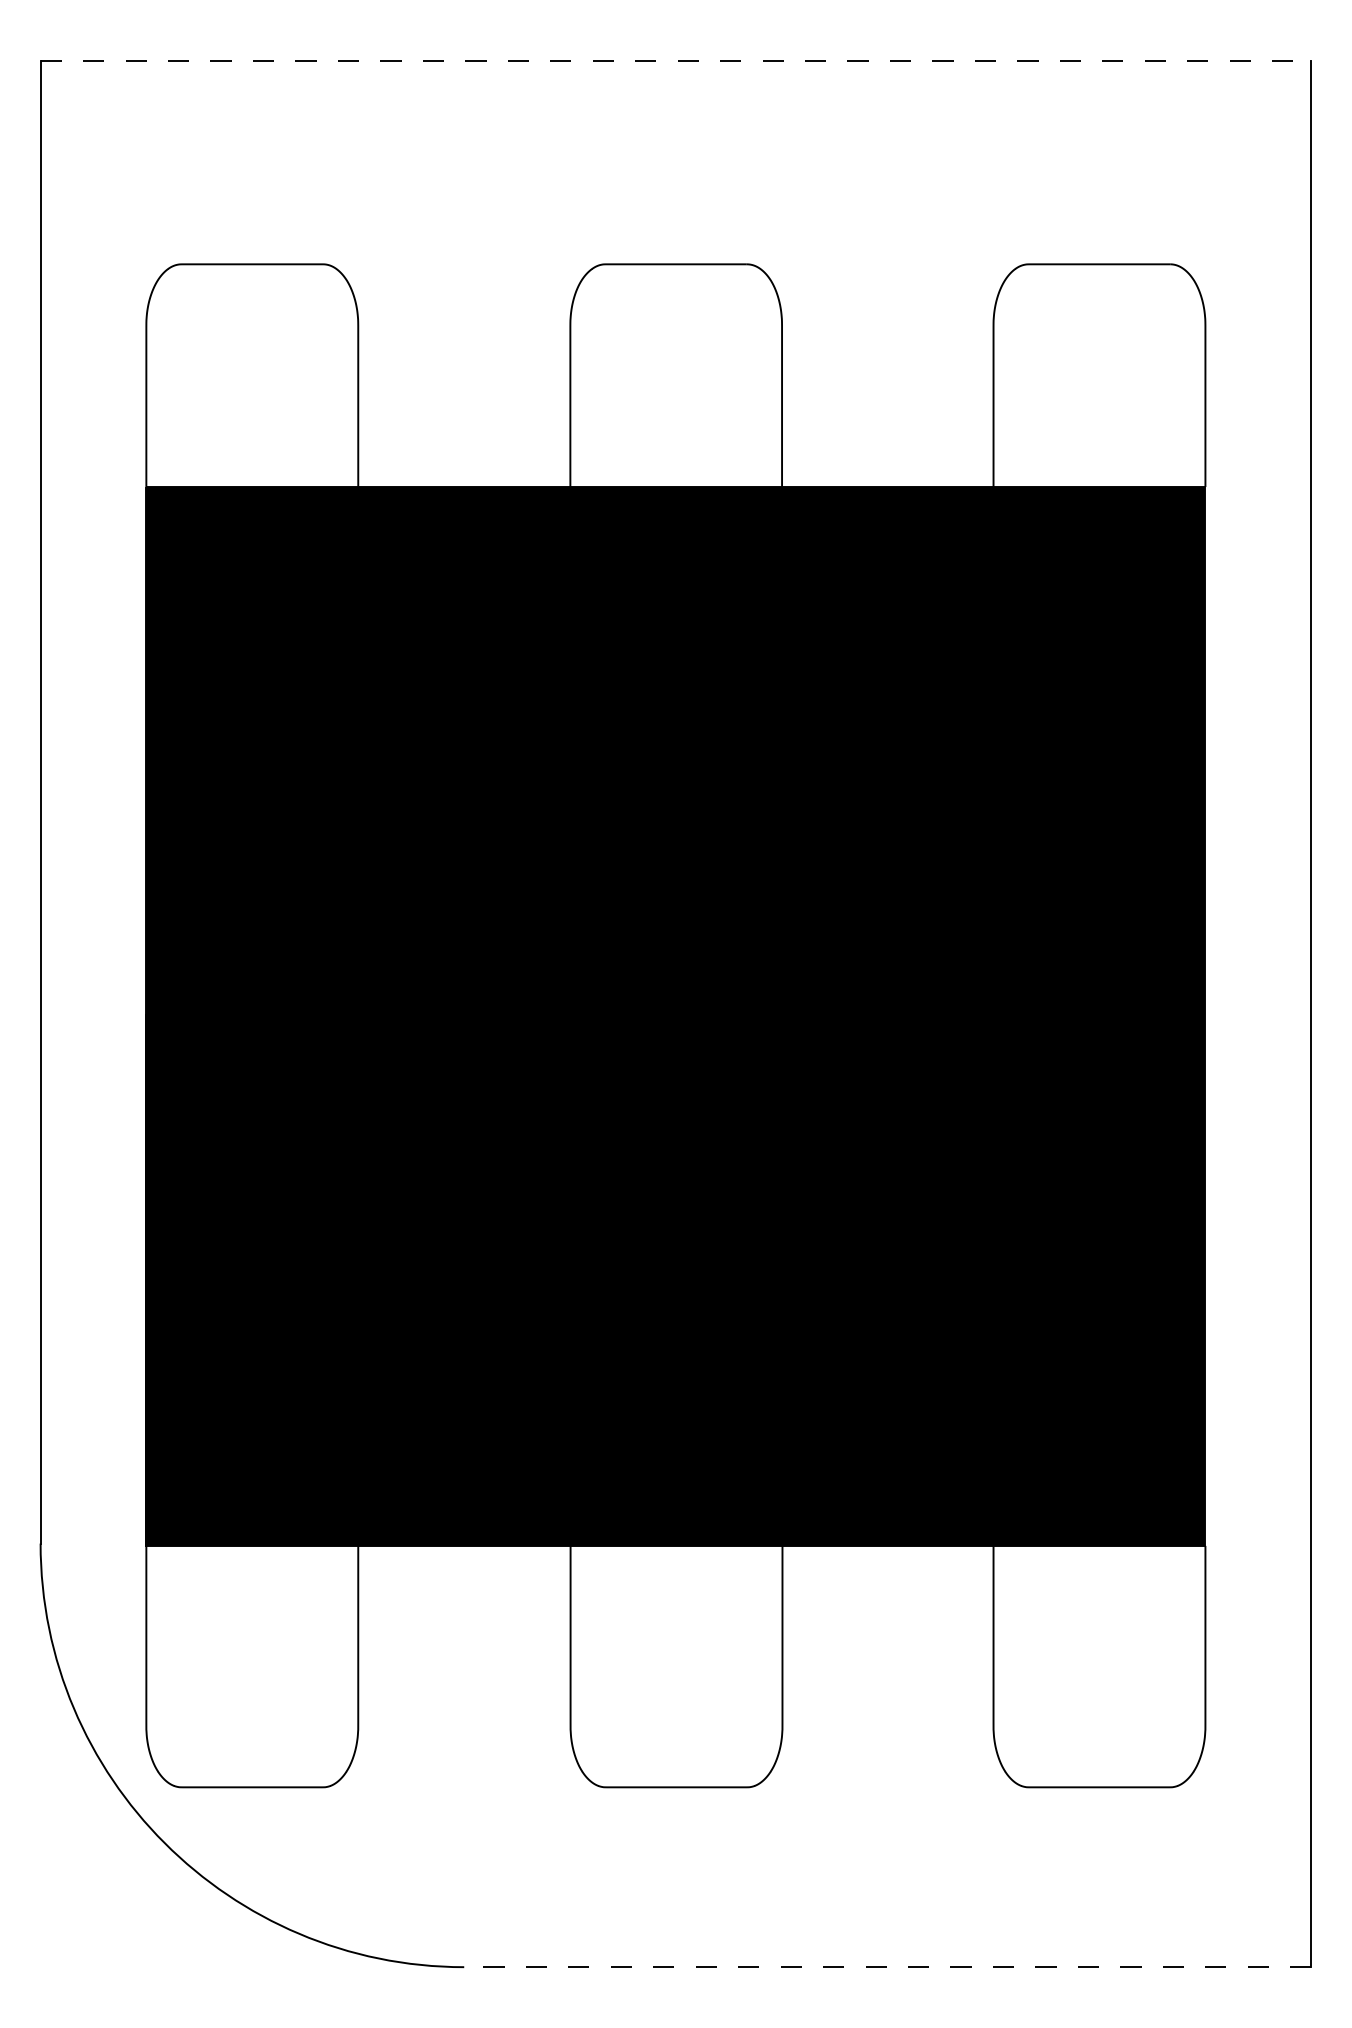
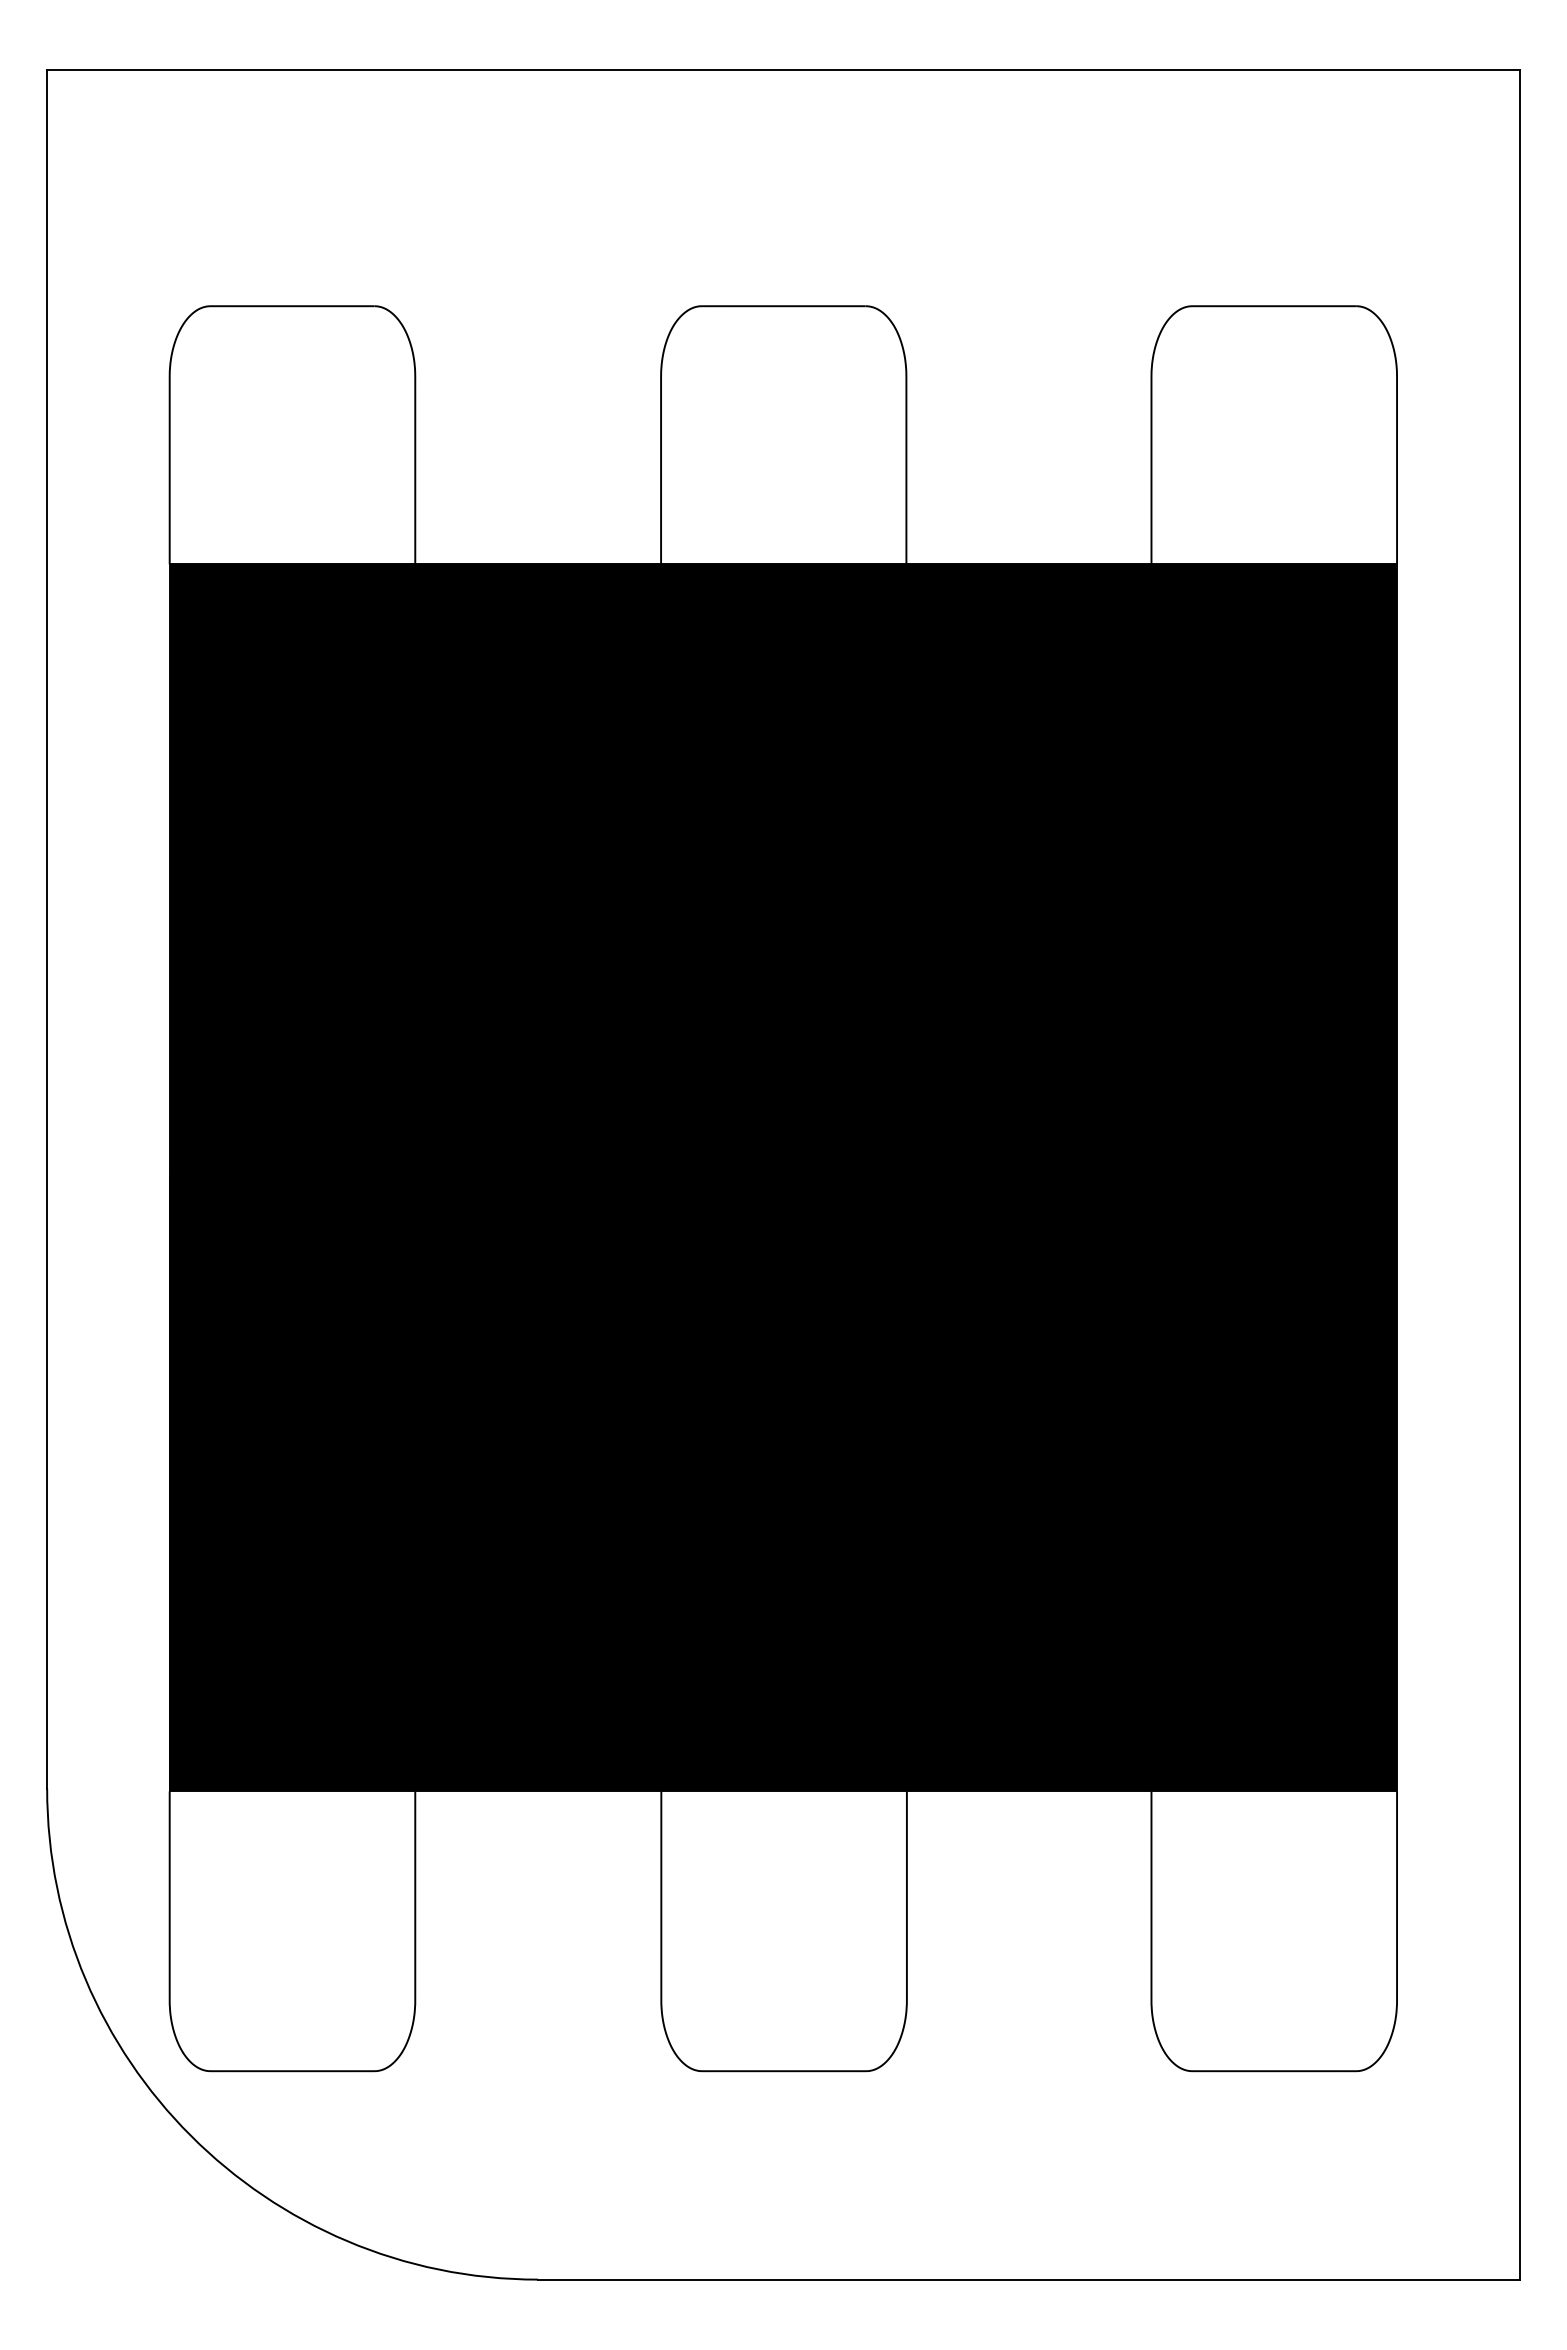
line: (676, 60) -> (783, 70), dashed -> solid
line: (887, 1967) -> (1028, 2279), dashed -> solid

